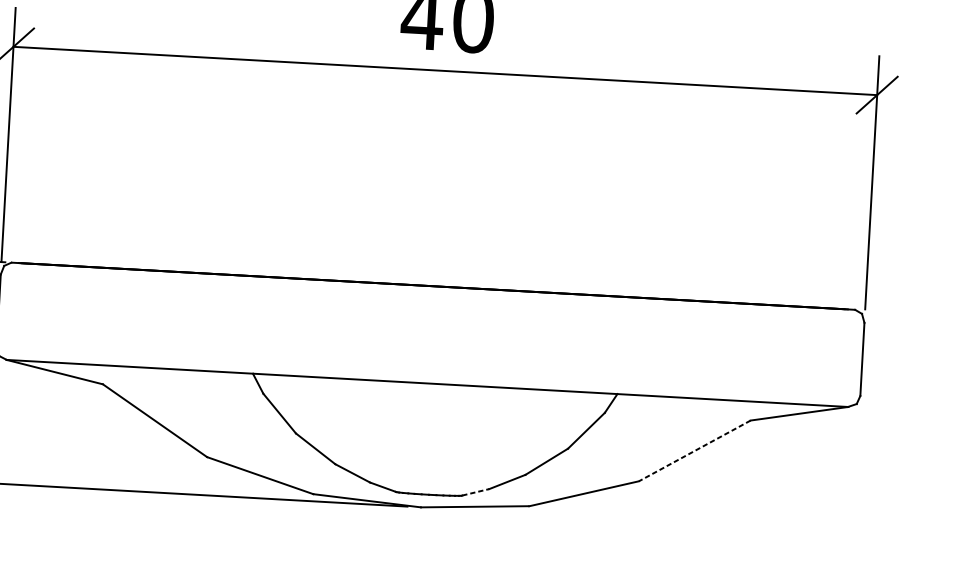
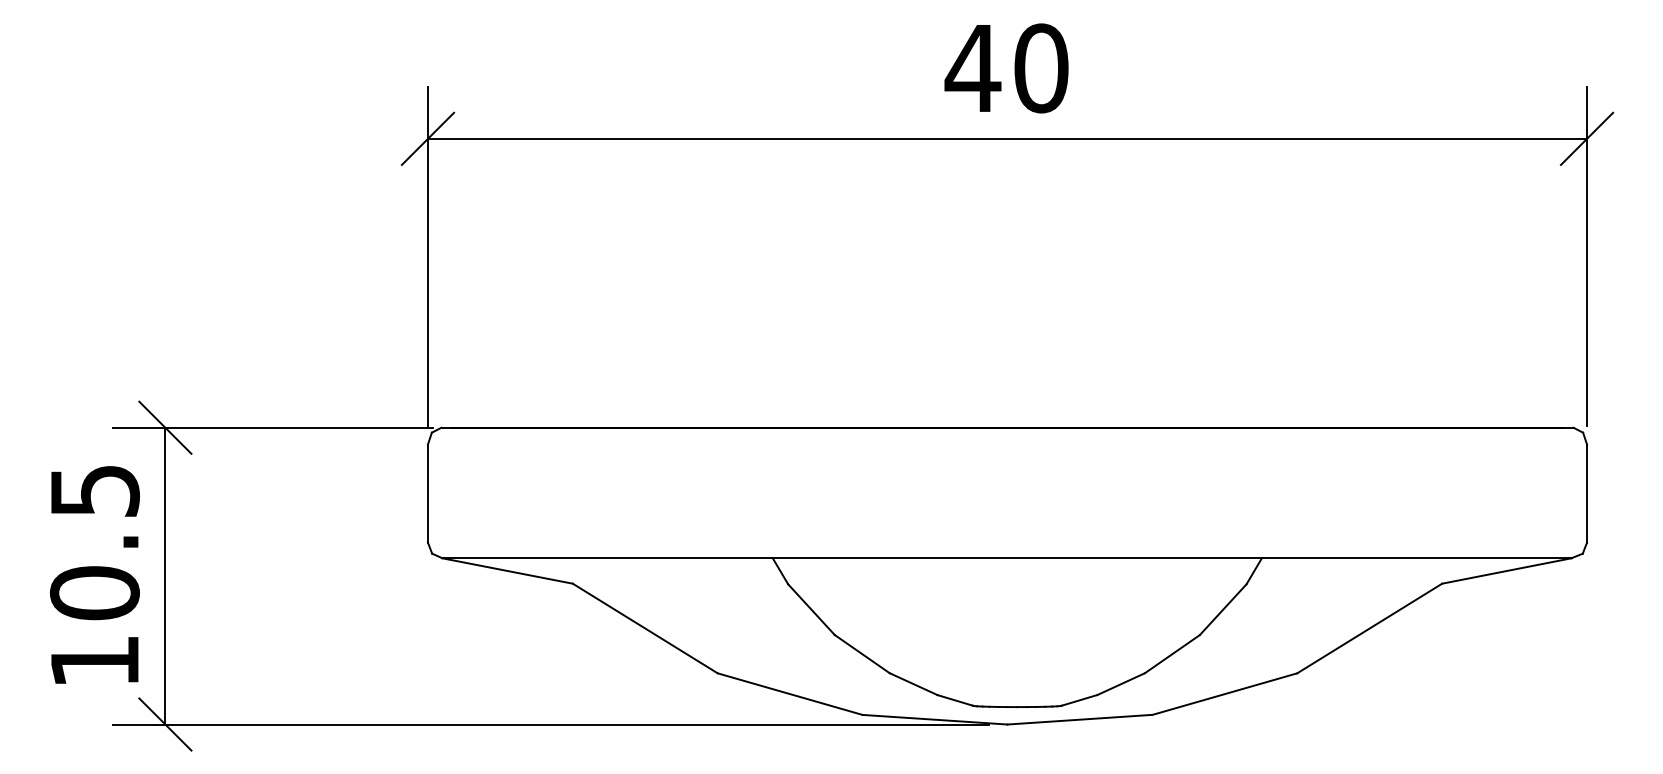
line: (694, 450) -> (1369, 628), dashed -> solid
line: (476, 492) -> (1080, 700), dashed -> solid

